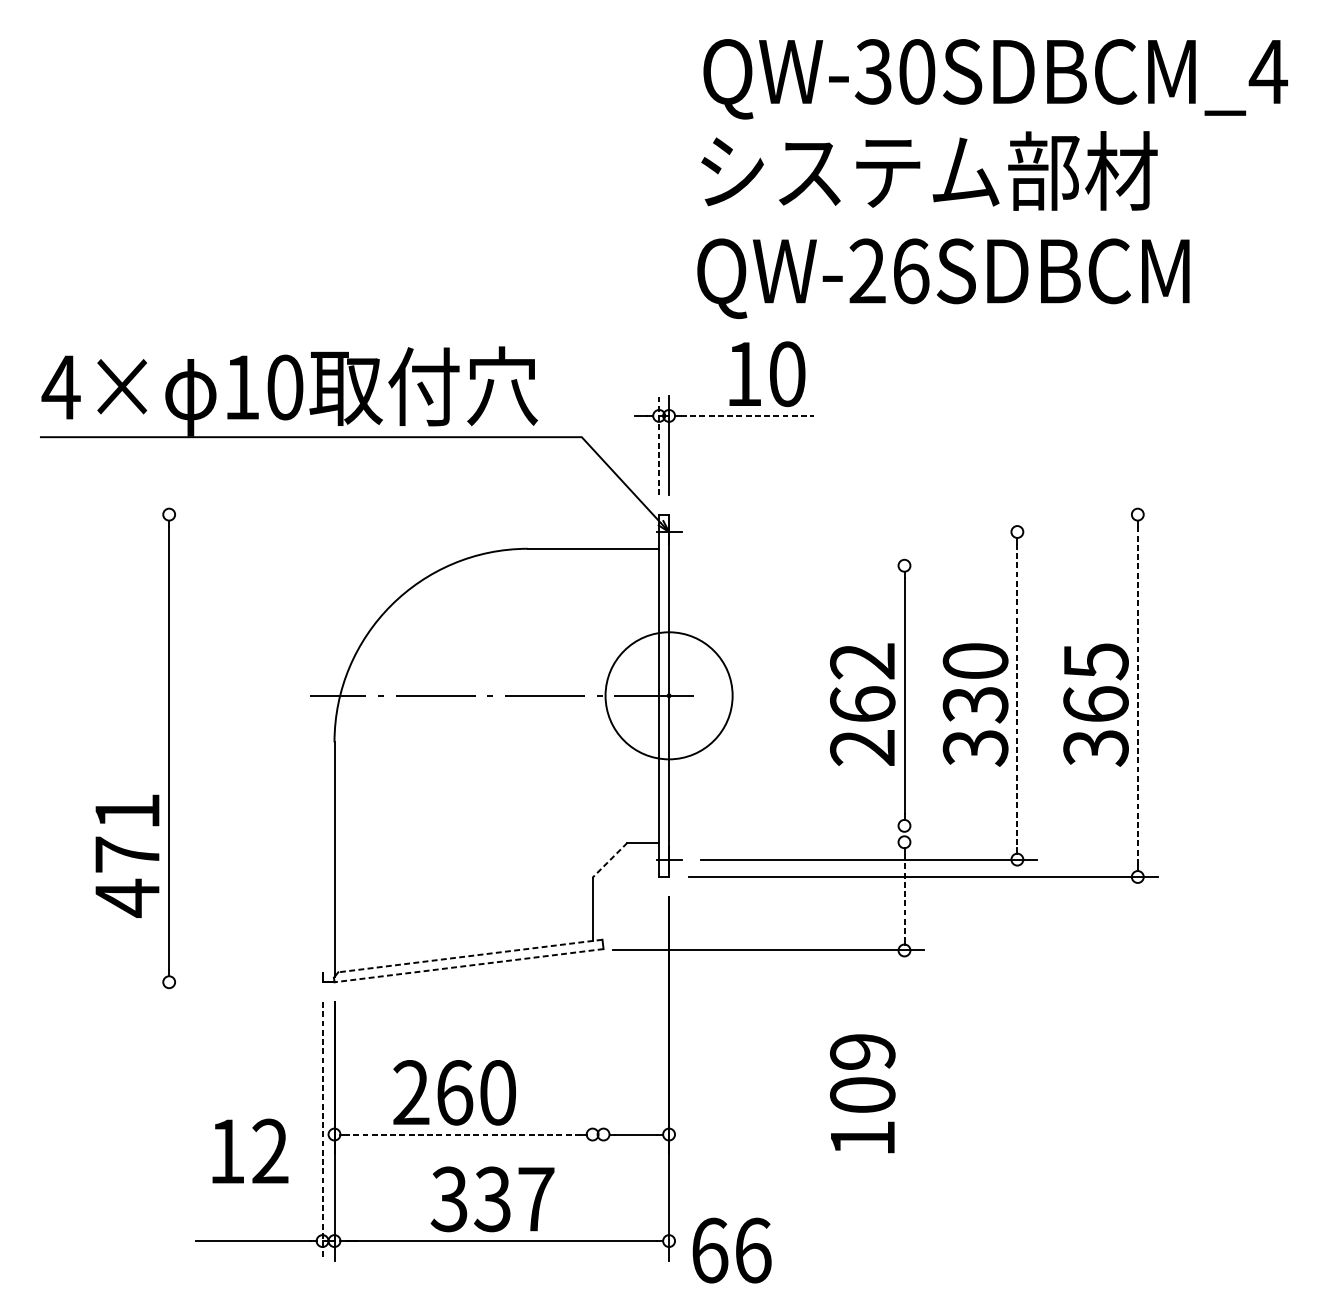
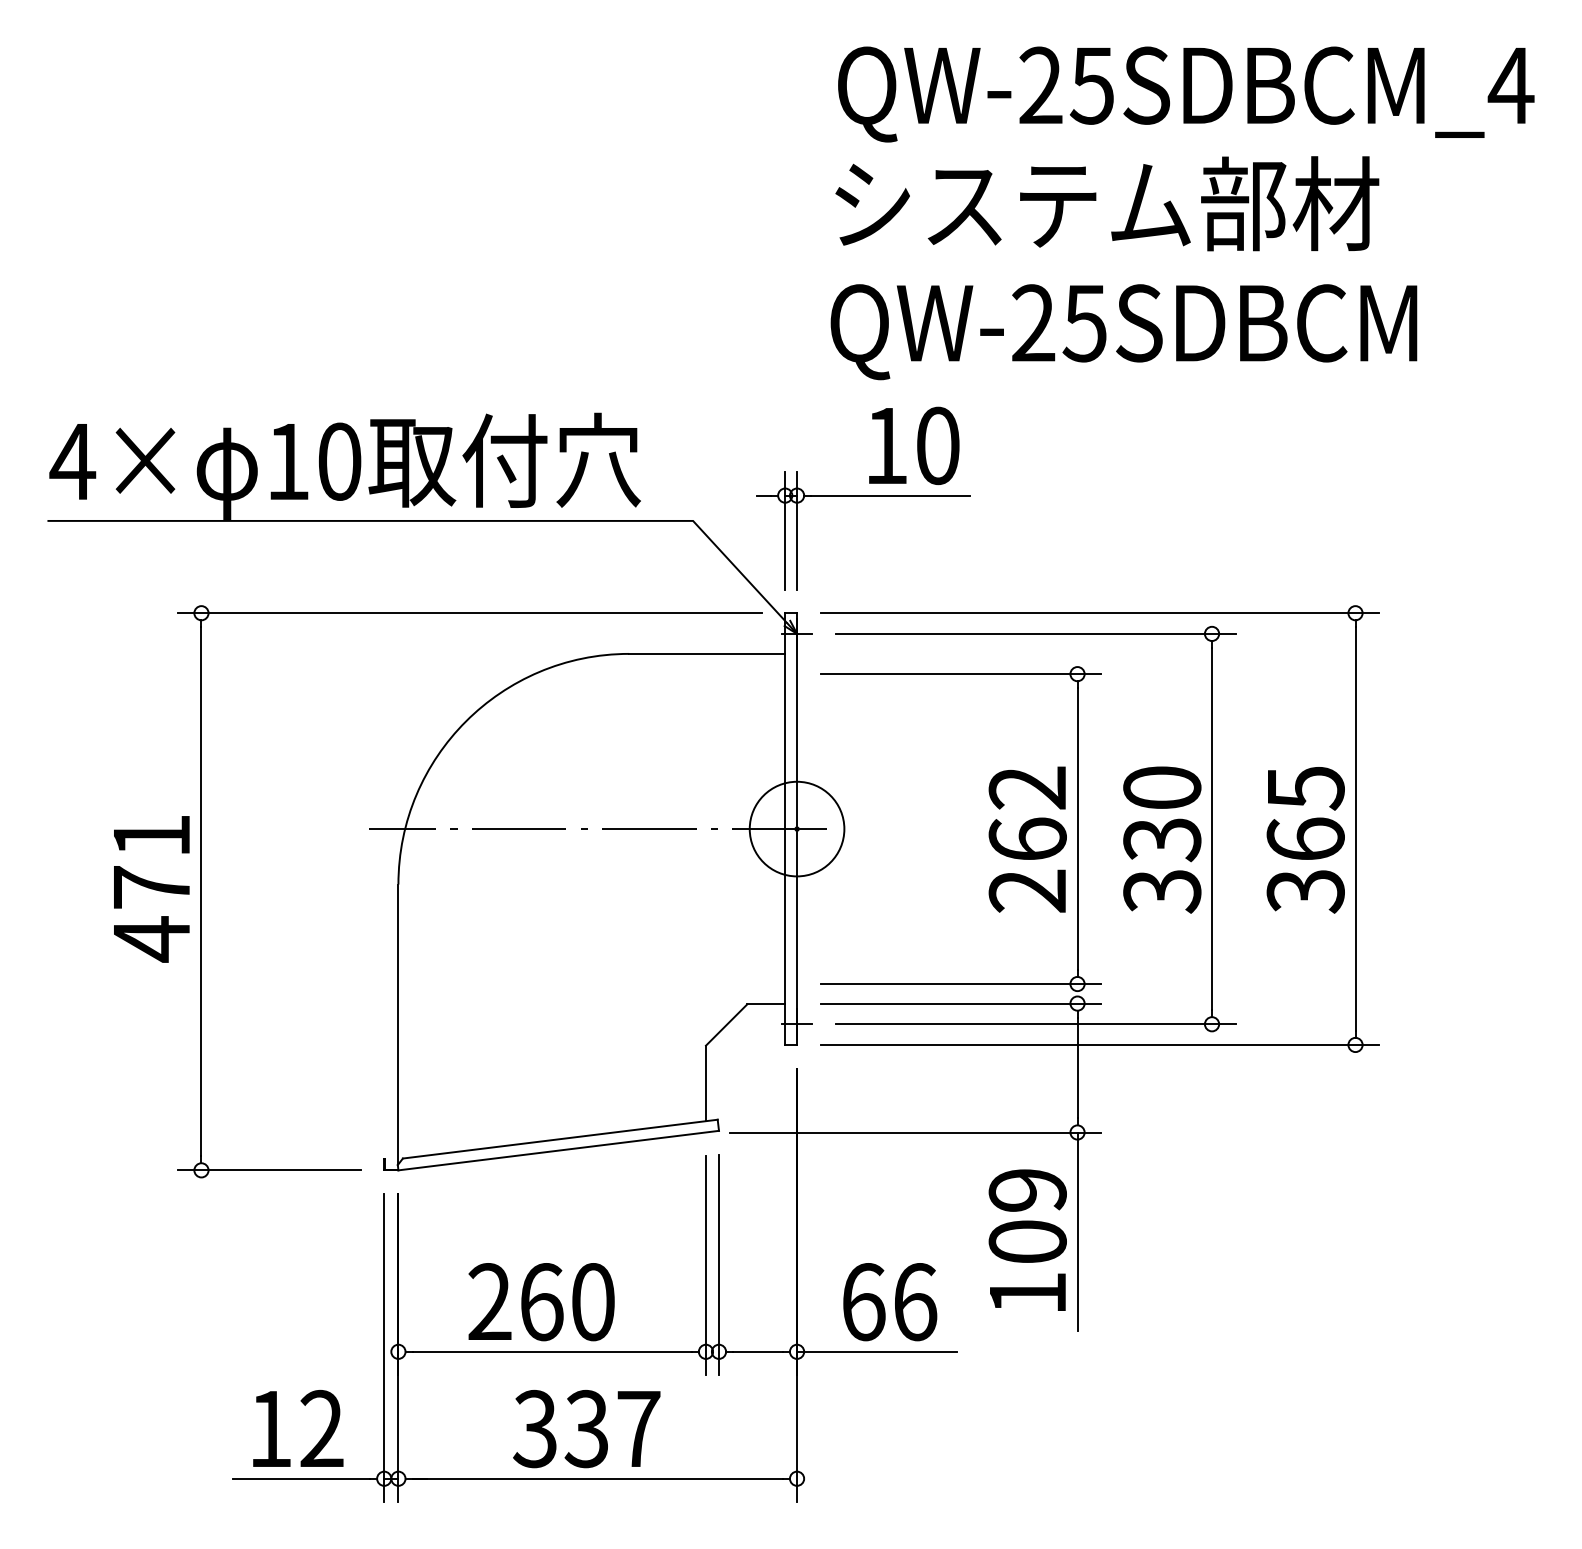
text: (895, 71) -> (1066, 85), QW-30SDBCM_4 -> QW-25SDBCM_4
text: (910, 271) -> (1084, 323), QW-26SDBCM -> QW-25SDBCM
line: (748, 415) -> (891, 495), dashed -> solid
line: (659, 445) -> (785, 530), dashed -> solid
line: (394, 514) -> (469, 613), added
line: (922, 514) -> (1099, 613), added
line: (869, 531) -> (1035, 633), added
line: (806, 566) -> (960, 674), added
circle: (668, 695) -> (796, 828), size x0.62
line: (1017, 696) -> (1212, 829), dashed -> solid
line: (1137, 696) -> (1355, 829), dashed -> solid
line: (806, 826) -> (960, 984), added
line: (806, 842) -> (960, 1003), added
text: (127, 856) -> (151, 889), moved
line: (609, 860) -> (726, 1025), dashed -> solid
line: (904, 896) -> (1077, 1068), dashed -> solid
line: (470, 956) -> (560, 1139), dashed -> solid
line: (468, 965) -> (558, 1150), dashed -> solid
line: (225, 982) -> (268, 1170), added
line: (904, 1033) -> (1077, 1231), added
line: (603, 1061) -> (719, 1264), added
line: (592, 1062) -> (705, 1265), added
text: (862, 1093) -> (1027, 1239), moved
line: (322, 1131) -> (384, 1348), dashed -> solid
line: (463, 1134) -> (552, 1351), dashed -> solid
line: (736, 1134) -> (877, 1351), added
text: (250, 1151) -> (298, 1428), moved
text: (732, 1250) -> (890, 1302), moved

